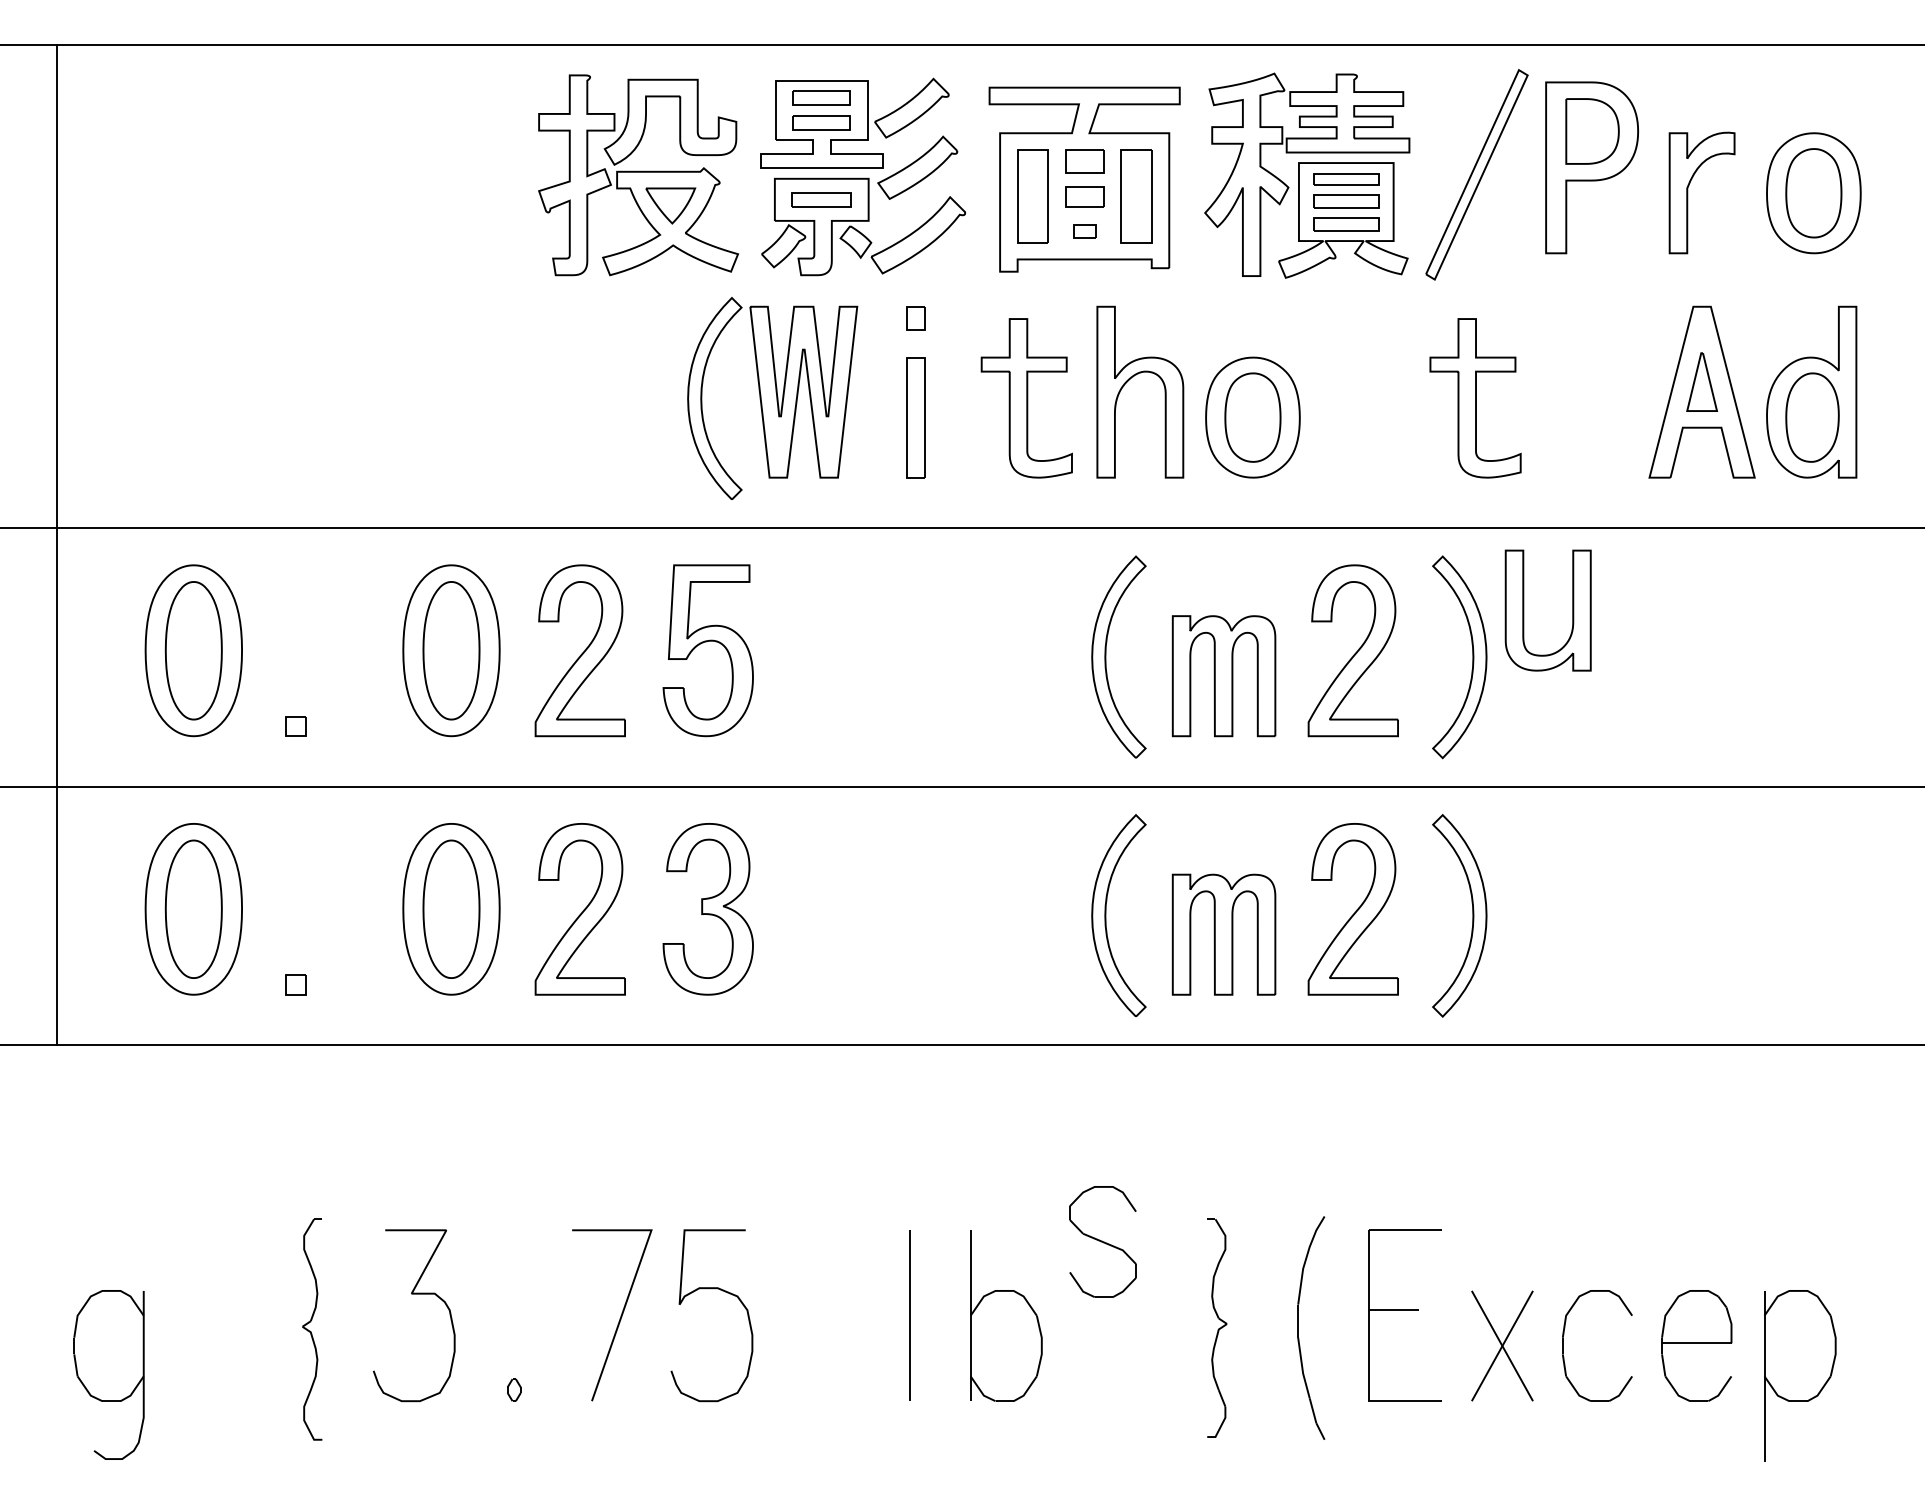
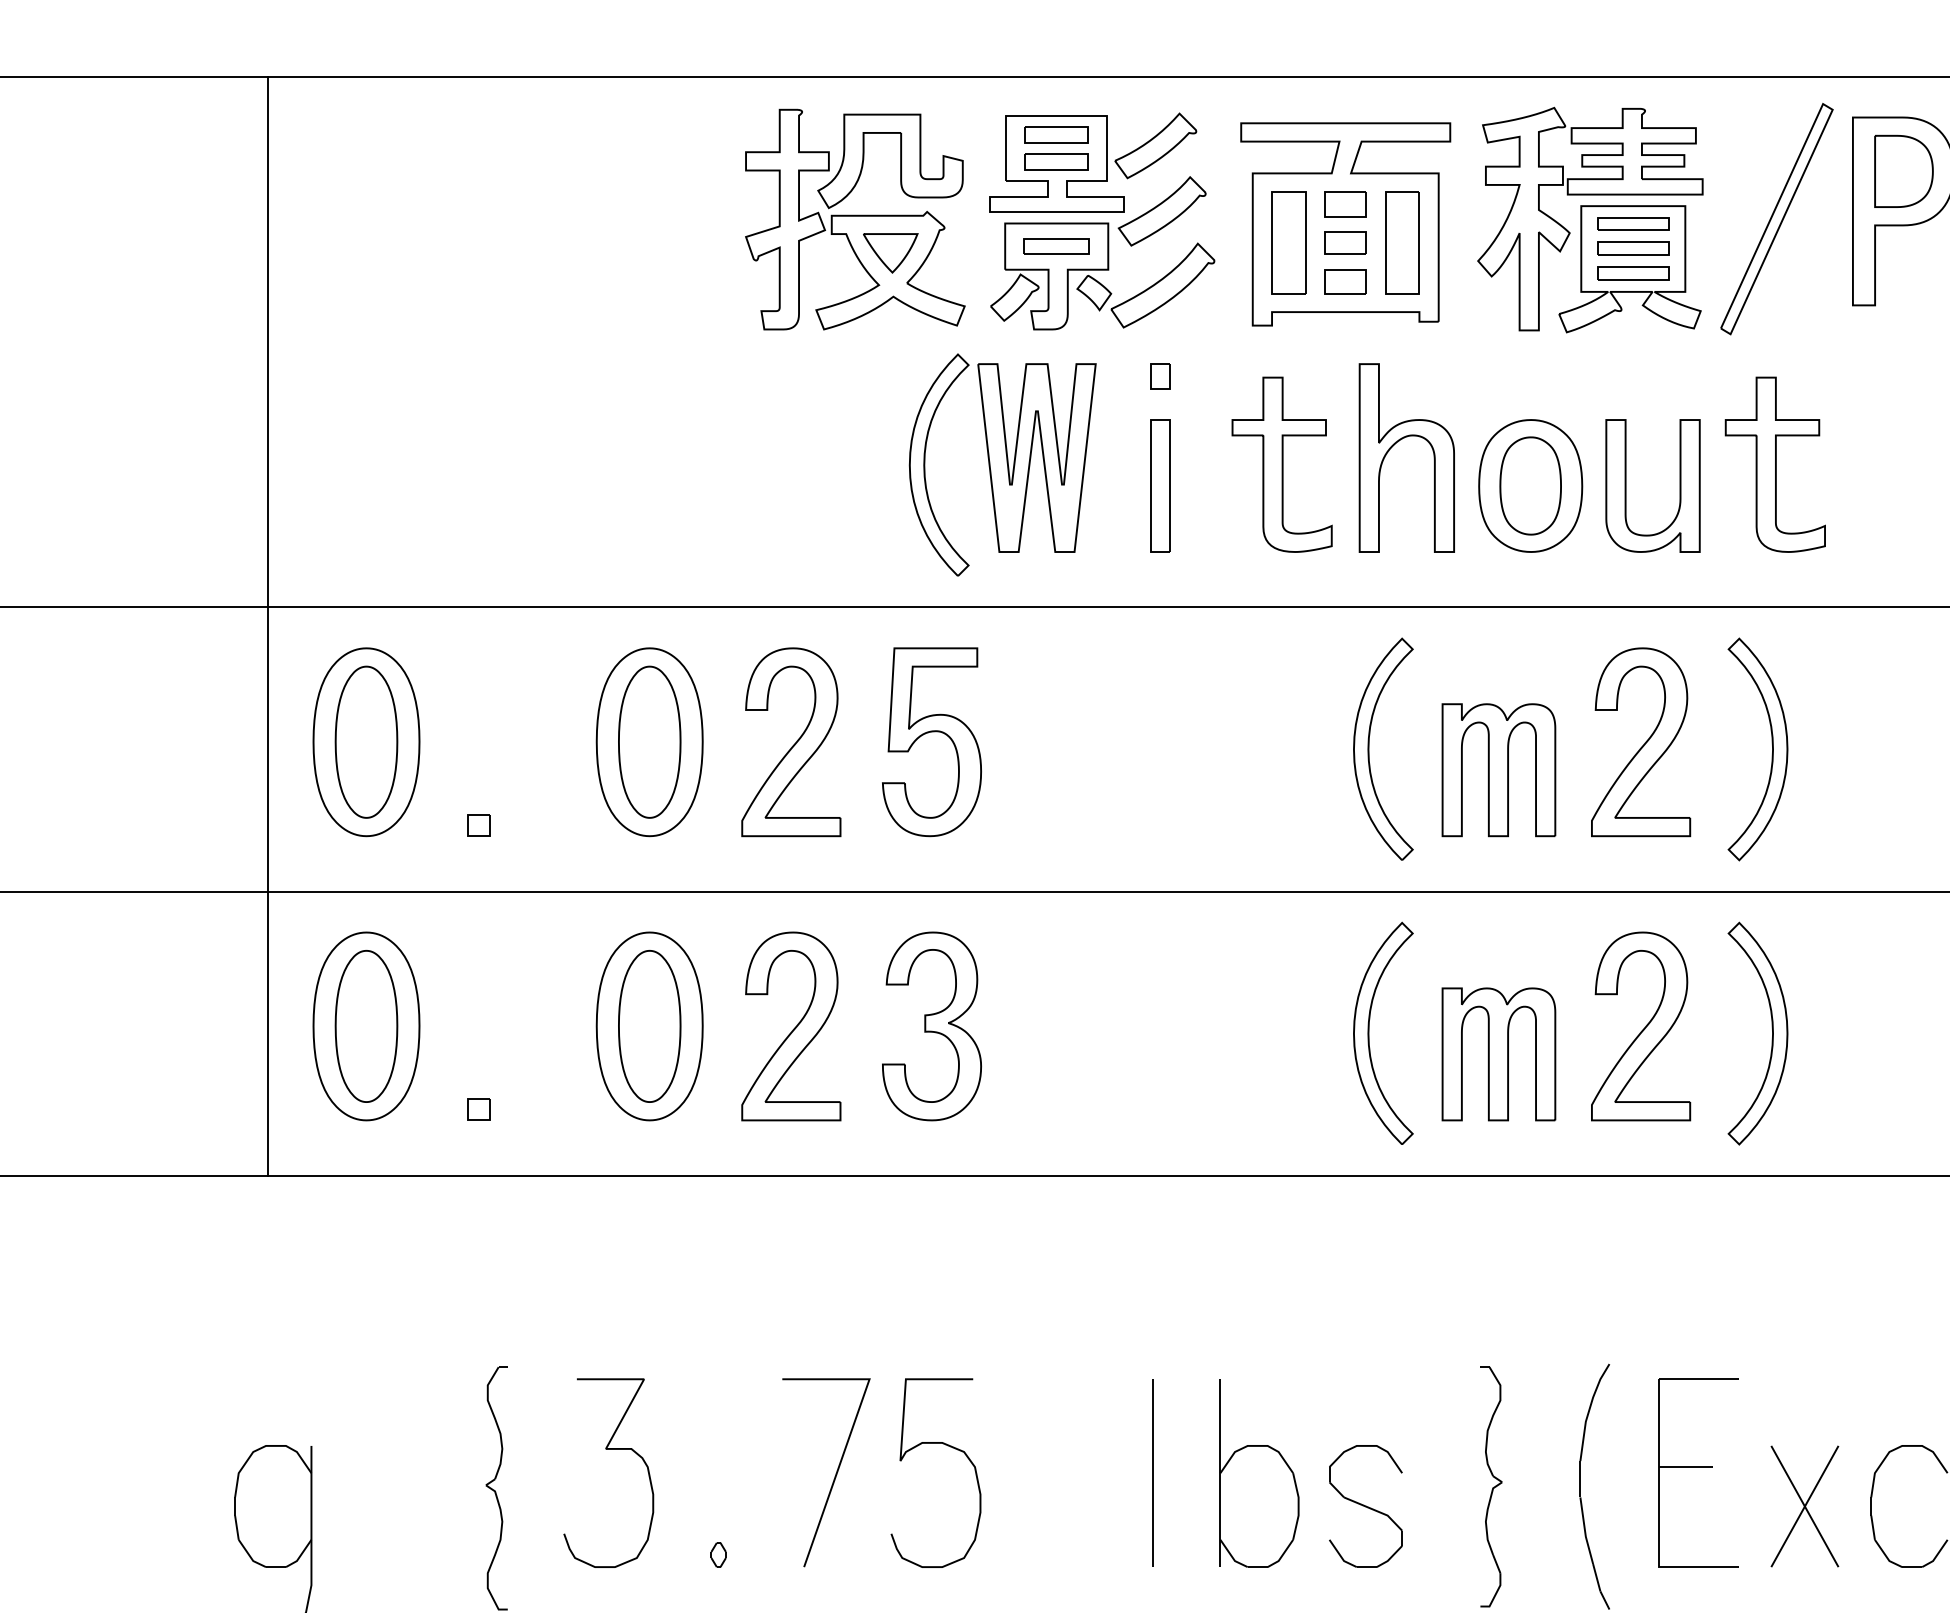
part: (1084, 231) -> (1345, 281), size x1.67
line: (57, 545) -> (268, 626), moved
part: (1524, 610) -> (1626, 485), moved
part: (1102, 1241) -> (1365, 1505), moved

